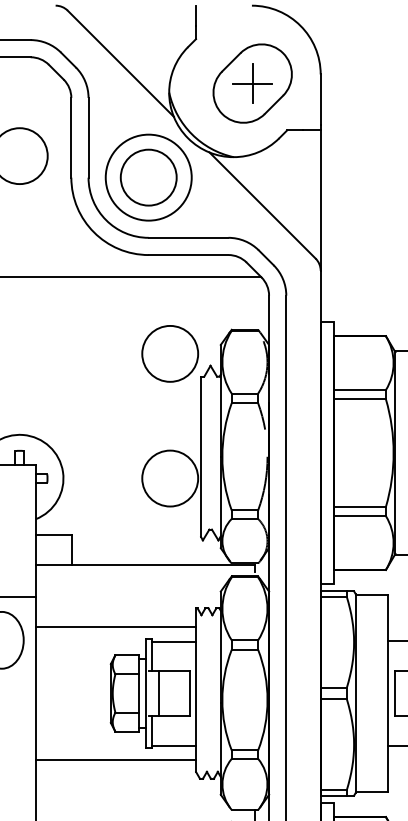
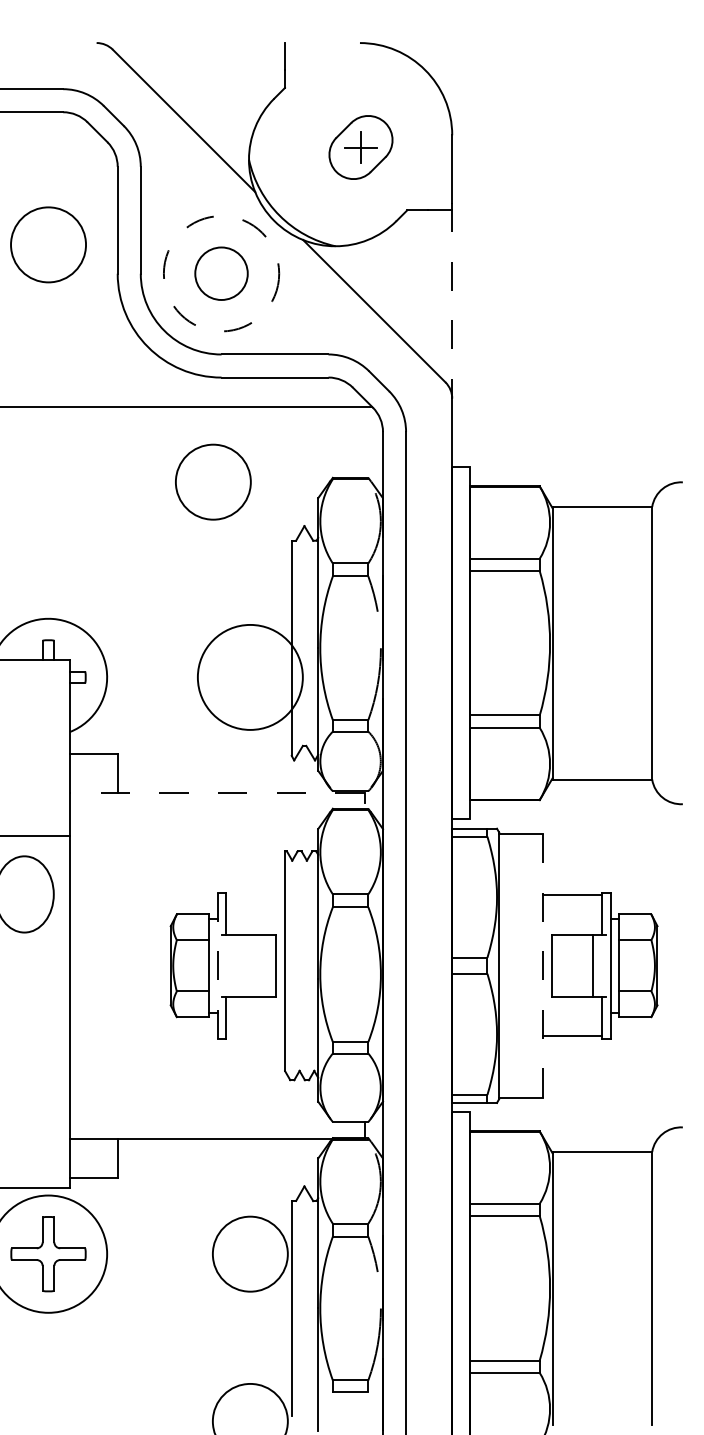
part: (252, 83) -> (360, 147), size x0.6
circle: (148, 177) -> (221, 273), size x0.7
circle: (148, 177) -> (221, 273), solid -> dashed
line: (320, 197) -> (452, 300), solid -> dashed
circle: (170, 353) -> (213, 481), moved
circle: (169, 477) -> (249, 676), size x1.4
line: (144, 564) -> (216, 792), solid -> dashed
line: (115, 627) -> (177, 877), removed
line: (174, 641) -> (255, 896), removed
line: (145, 693) -> (217, 965), solid -> dashed
line: (159, 693) -> (235, 965), removed
line: (388, 693) -> (543, 965), solid -> dashed
line: (174, 746) -> (255, 1036), removed
line: (115, 759) -> (177, 1054), removed

